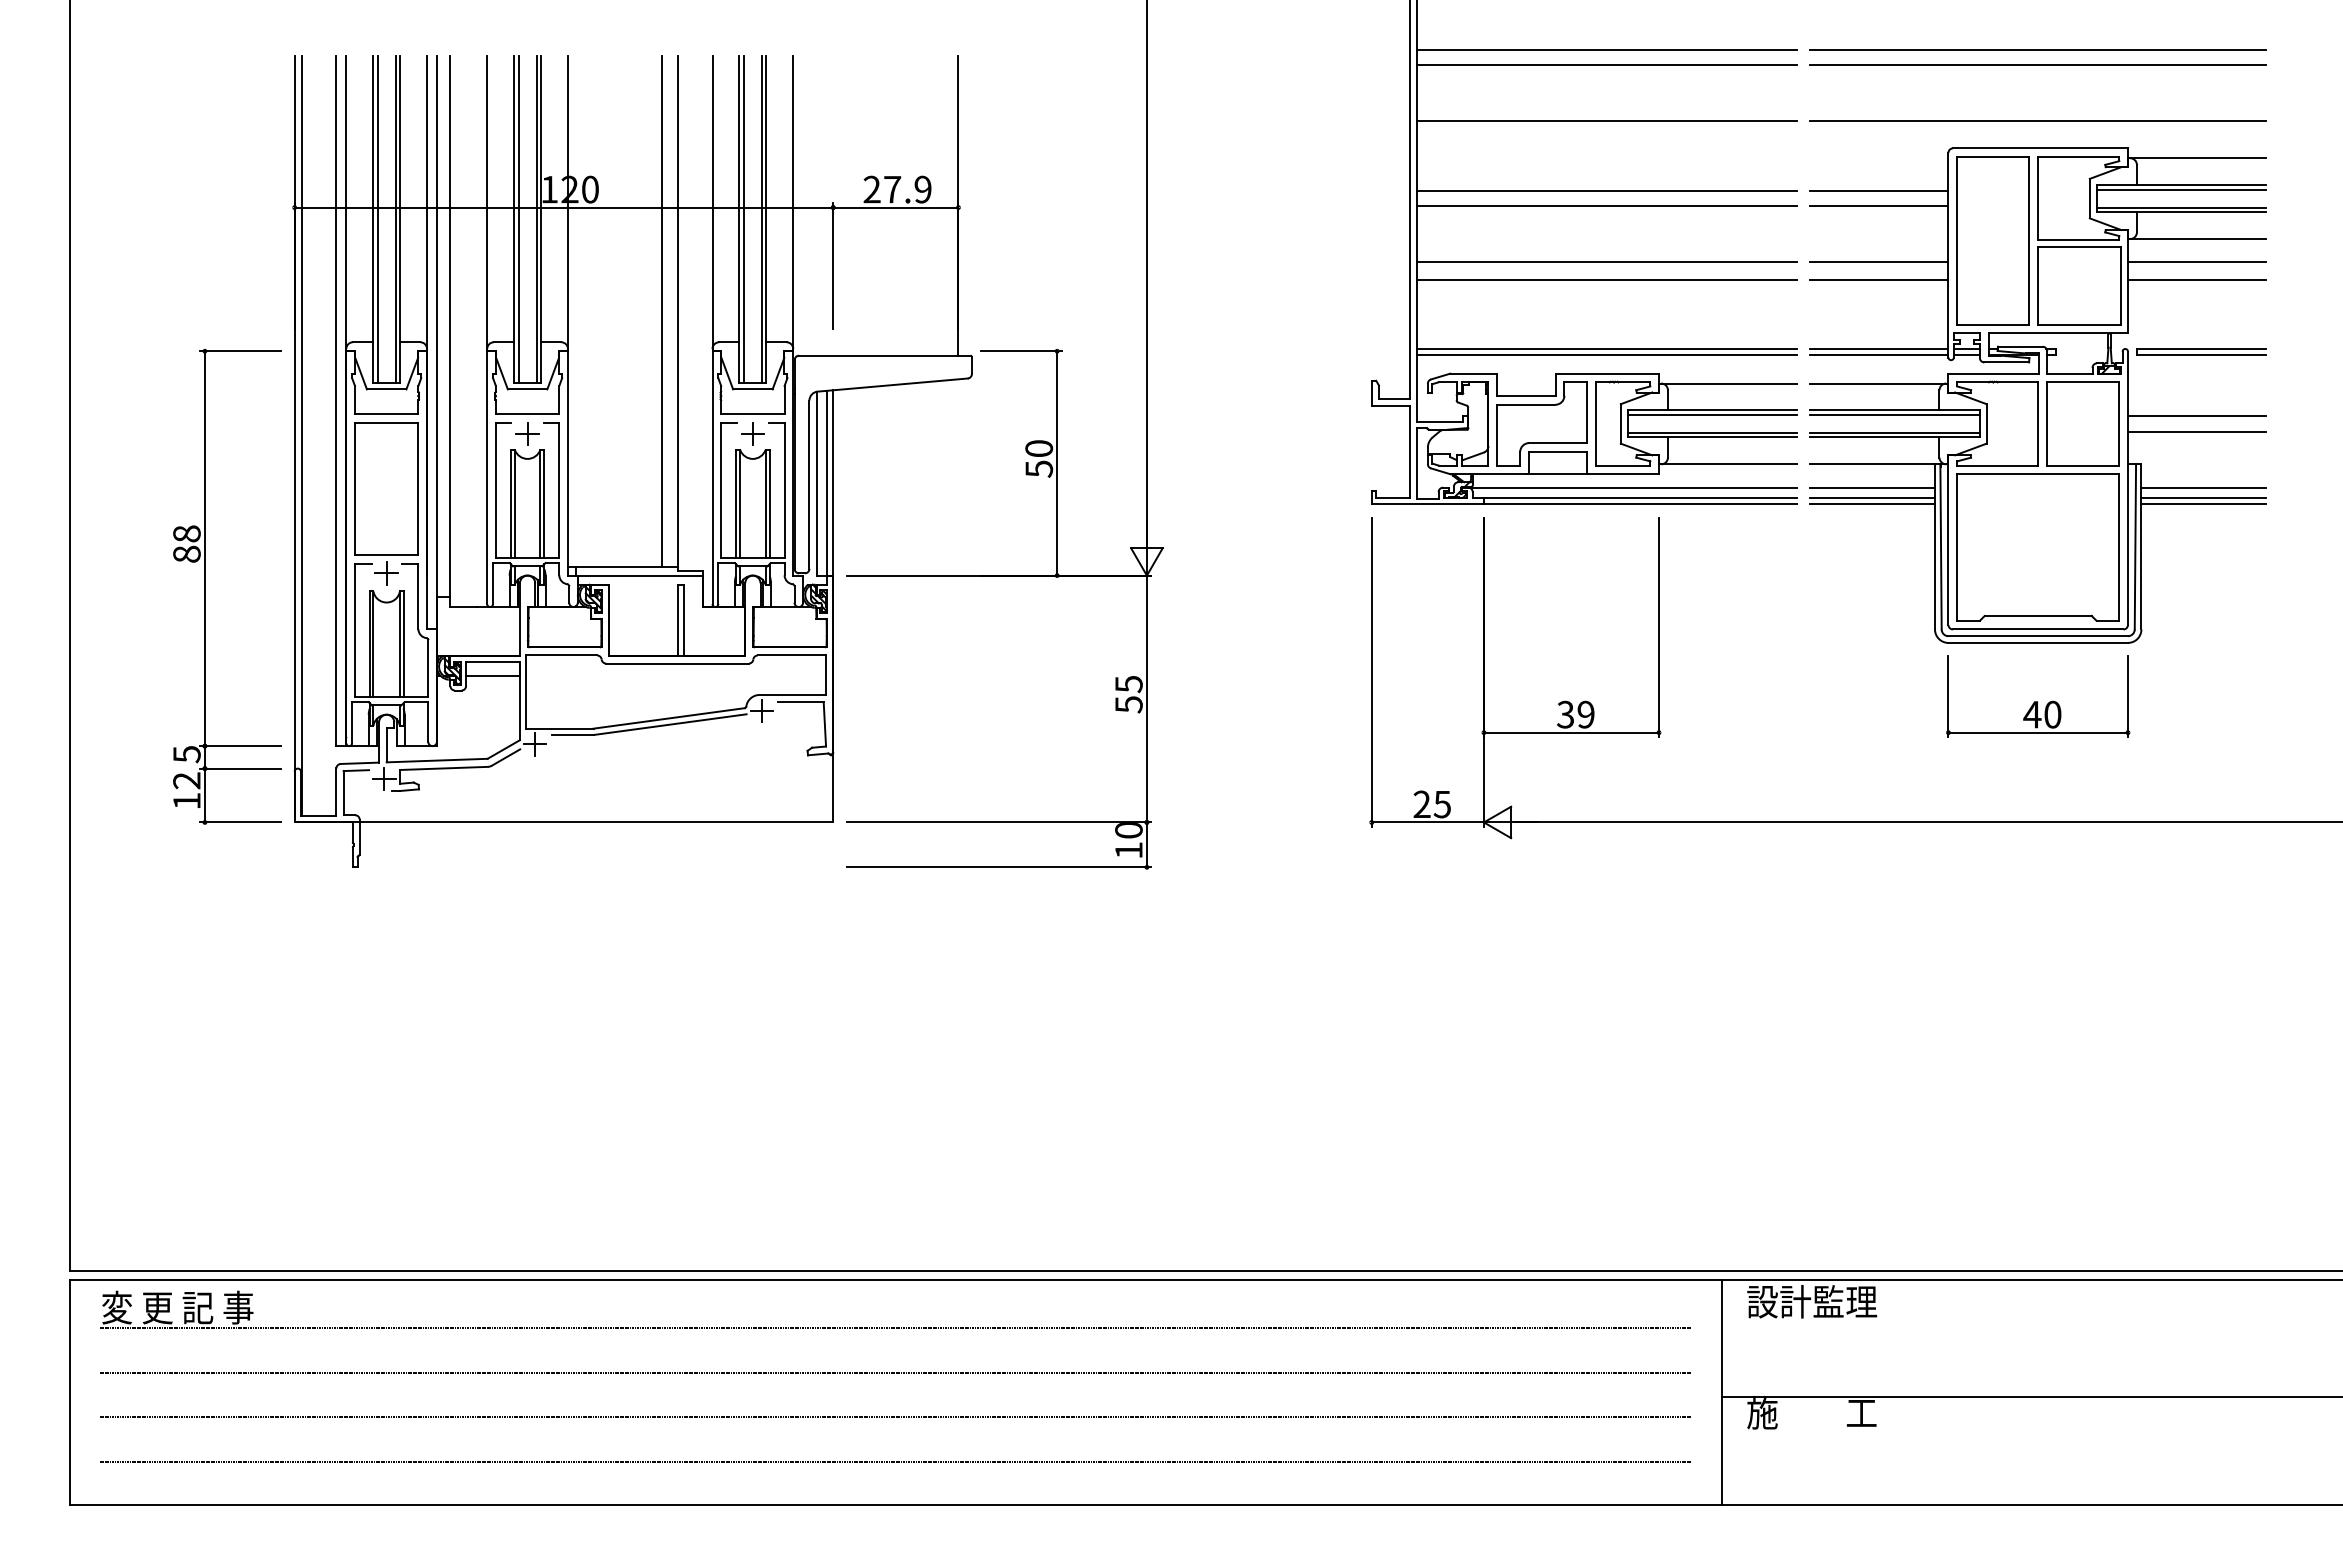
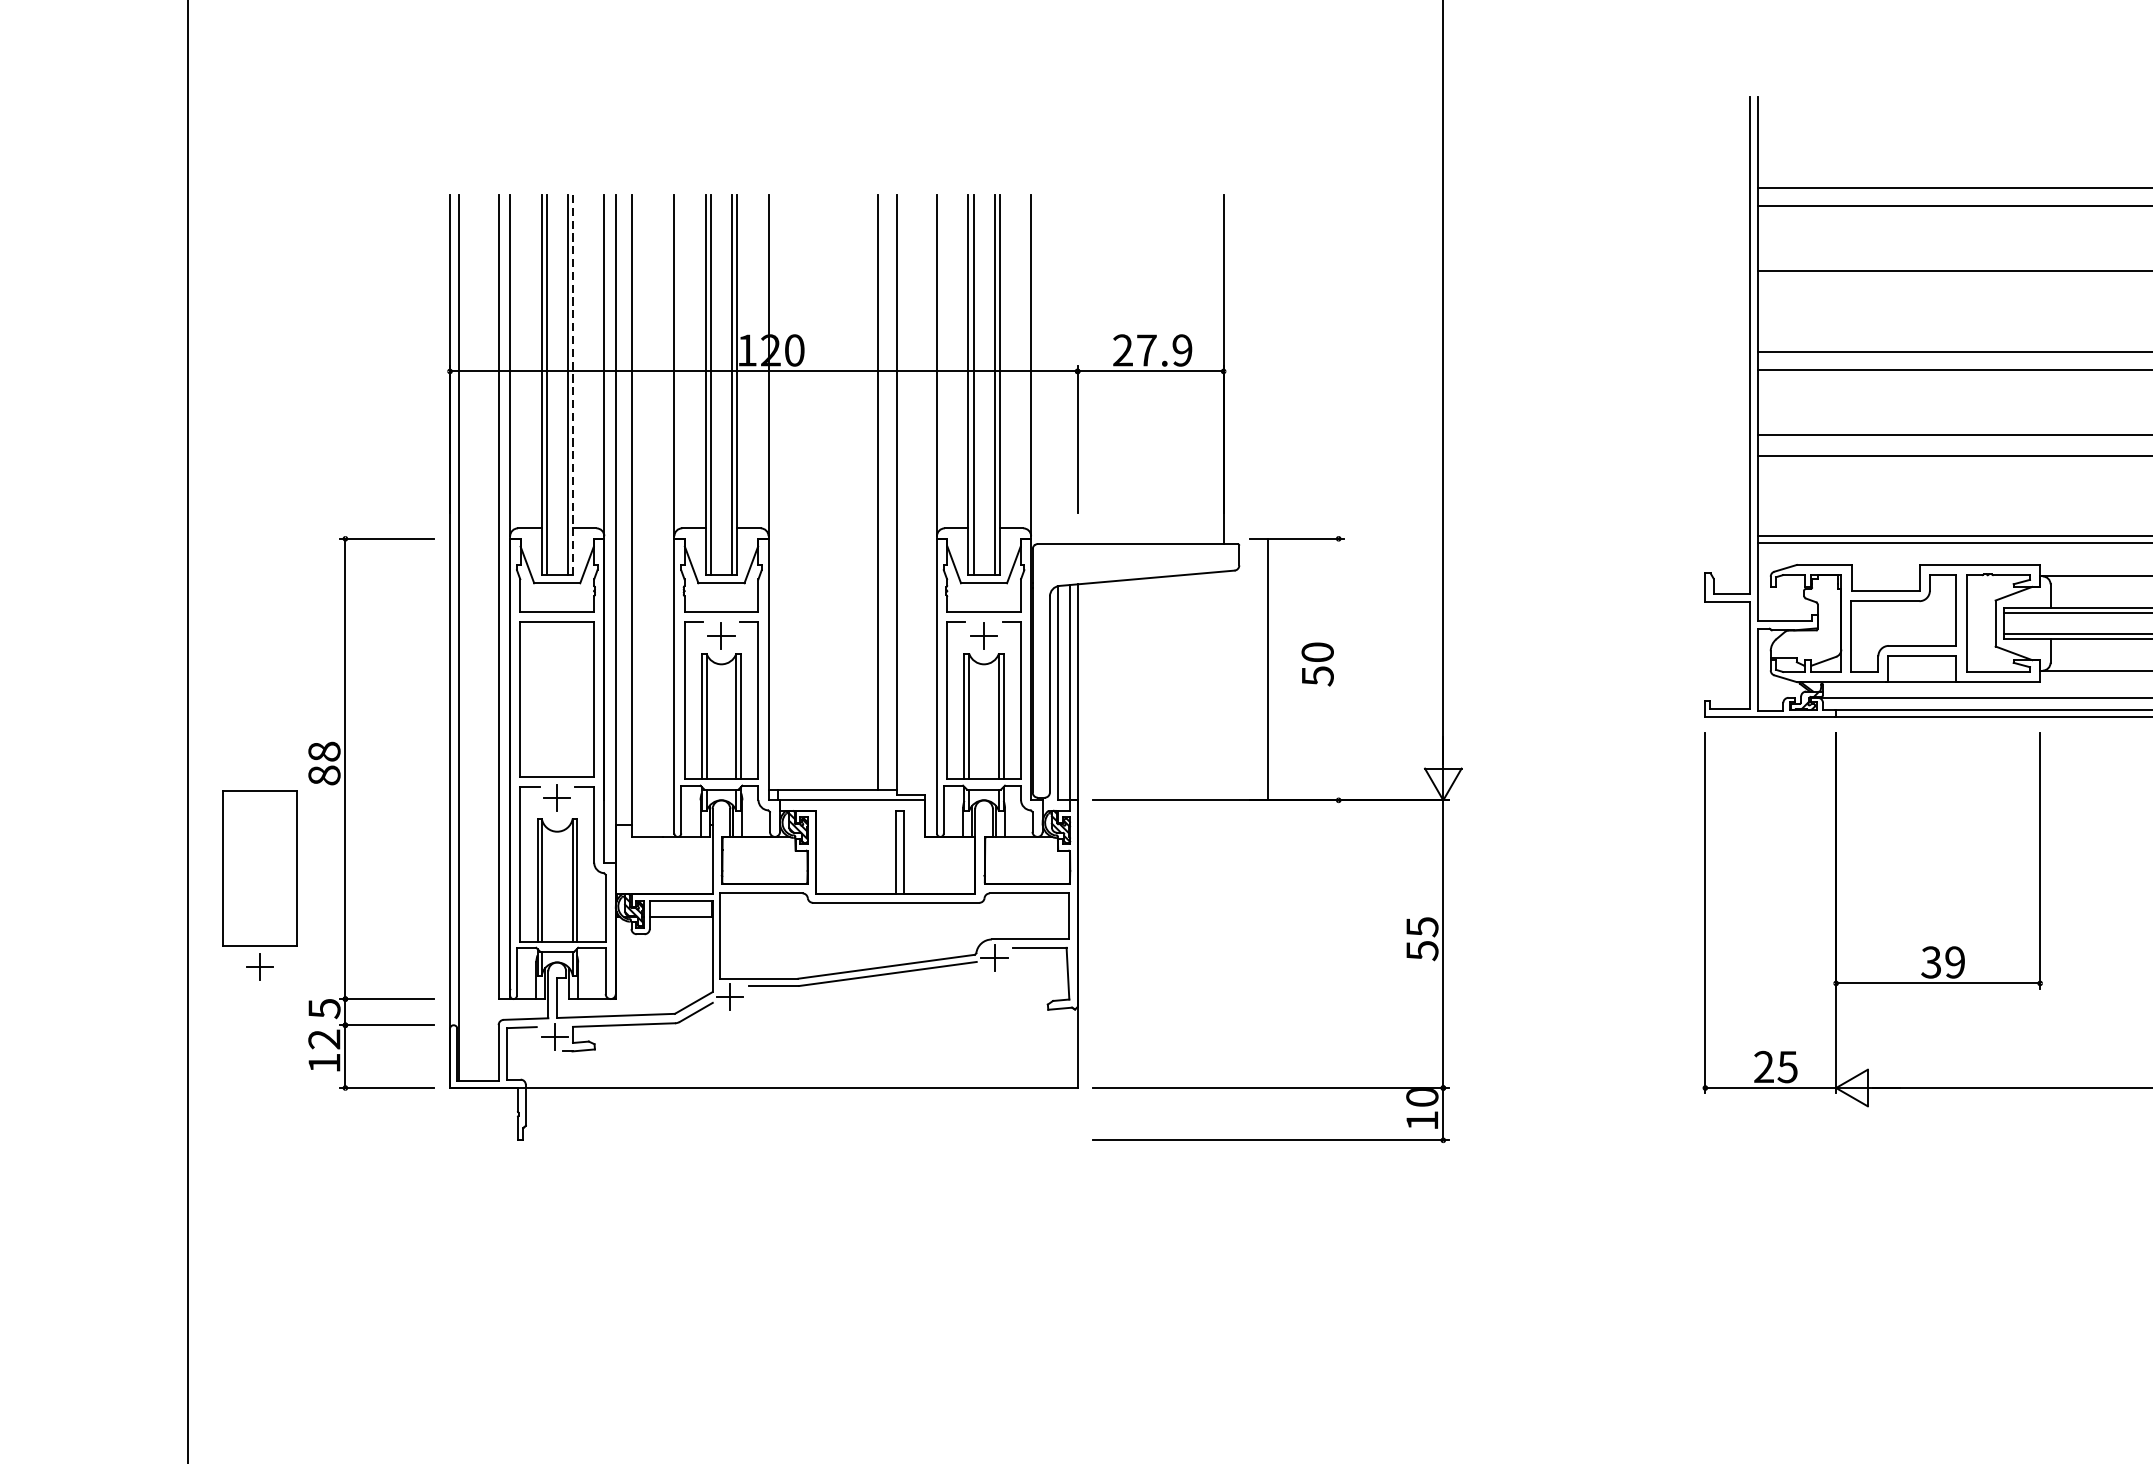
line: (400, 219) -> (573, 385), solid -> dashed
line: (1057, 463) -> (1267, 669), moved
part: (131, 648) -> (259, 885), added

